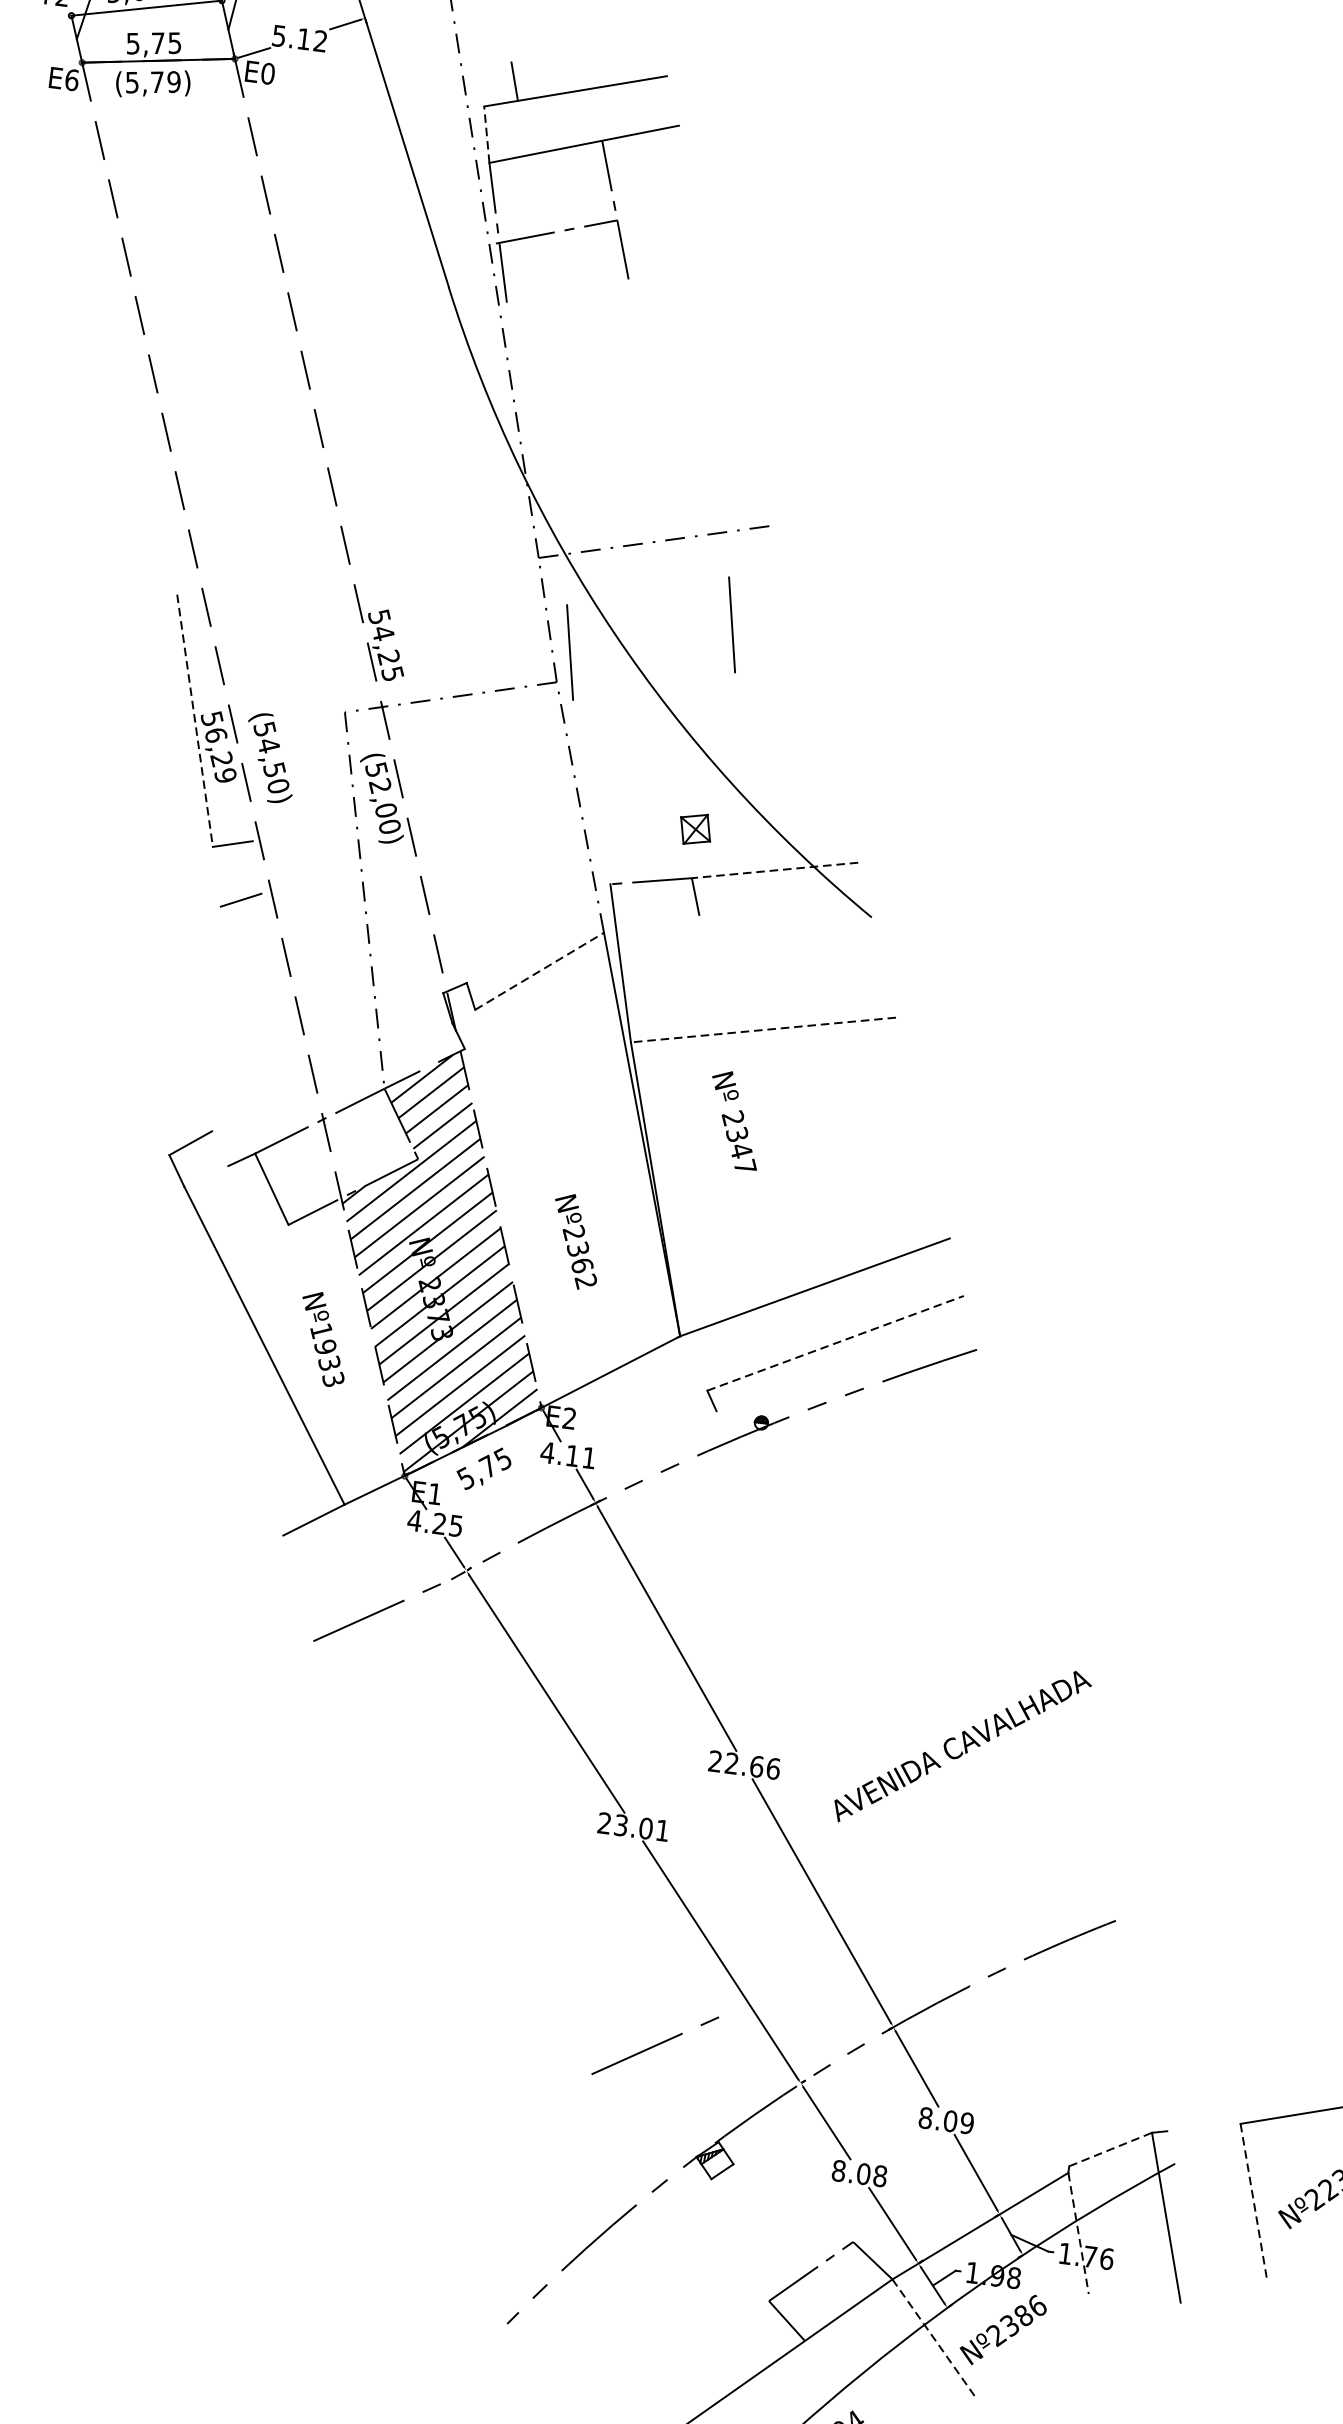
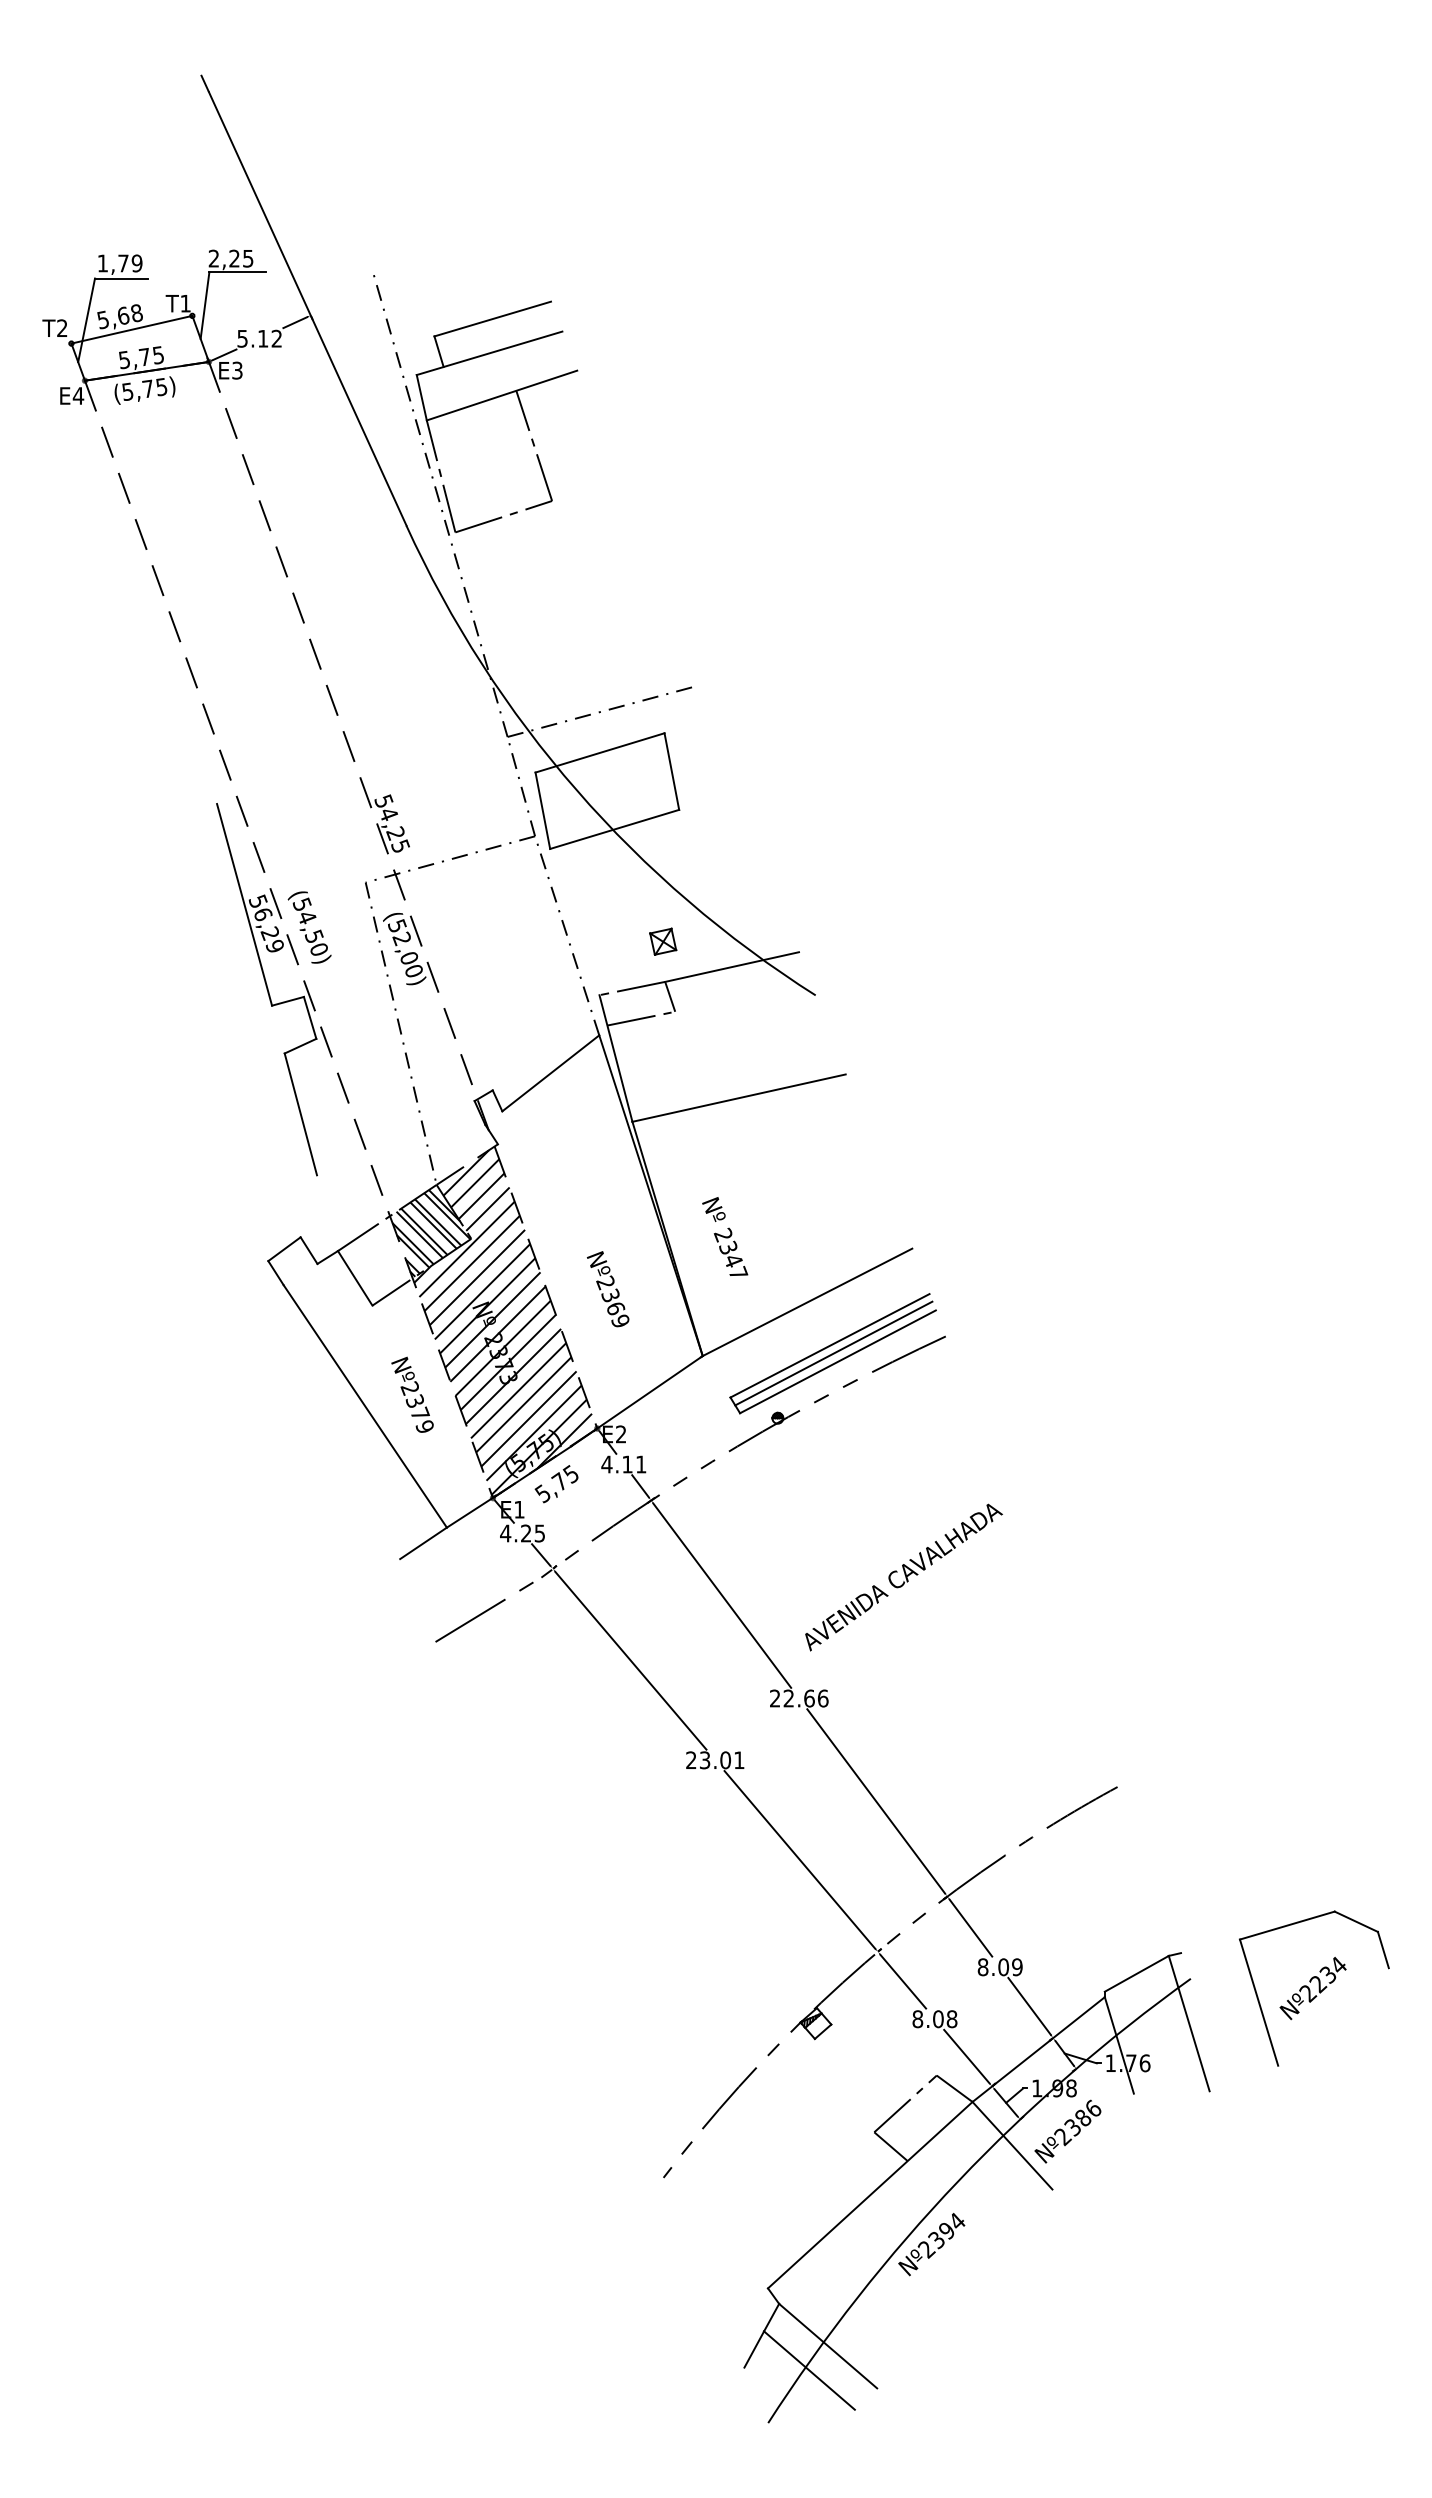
line: (584, 49) -> (492, 318), added
text: (268, 73) -> (237, 370), E0 -> E3
text: (72, 79) -> (78, 395), E6 -> E4
text: (173, 82) -> (161, 387), (5,79) -> (5,75)
line: (486, 134) -> (421, 397), dashed -> solid
line: (556, 231) -> (503, 516), moved
line: (647, 590) -> (599, 752), added
line: (654, 684) -> (614, 828), added
line: (195, 720) -> (244, 904), dashed -> solid
line: (256, 866) -> (309, 1017), added
line: (775, 871) -> (732, 967), dashed -> solid
line: (657, 918) -> (641, 1018), added
line: (539, 971) -> (550, 1073), dashed -> solid
line: (230, 982) -> (300, 1114), added
line: (762, 1030) -> (738, 1098), dashed -> solid
text: (735, 1120) -> (725, 1236), moved
hatch: (370, 1146) -> (431, 1233), added
line: (219, 1148) -> (308, 1250), added
text: (584, 1280) -> (619, 1320), Nº2362 -> Nº2369
line: (836, 1343) -> (830, 1345), dashed -> solid
line: (838, 1353) -> (833, 1353), added
text: (326, 1354) -> (416, 1407), Nº1933 -> Nº2379
line: (842, 1363) -> (837, 1361), added
text: (962, 1747) -> (903, 1577), moved
line: (655, 2044) -> (755, 1935), removed
line: (1110, 2149) -> (1136, 1973), dashed -> solid
line: (1254, 2202) -> (1259, 2002), dashed -> solid
line: (1078, 2233) -> (1119, 2045), dashed -> solid
line: (933, 2339) -> (1012, 2146), dashed -> solid

